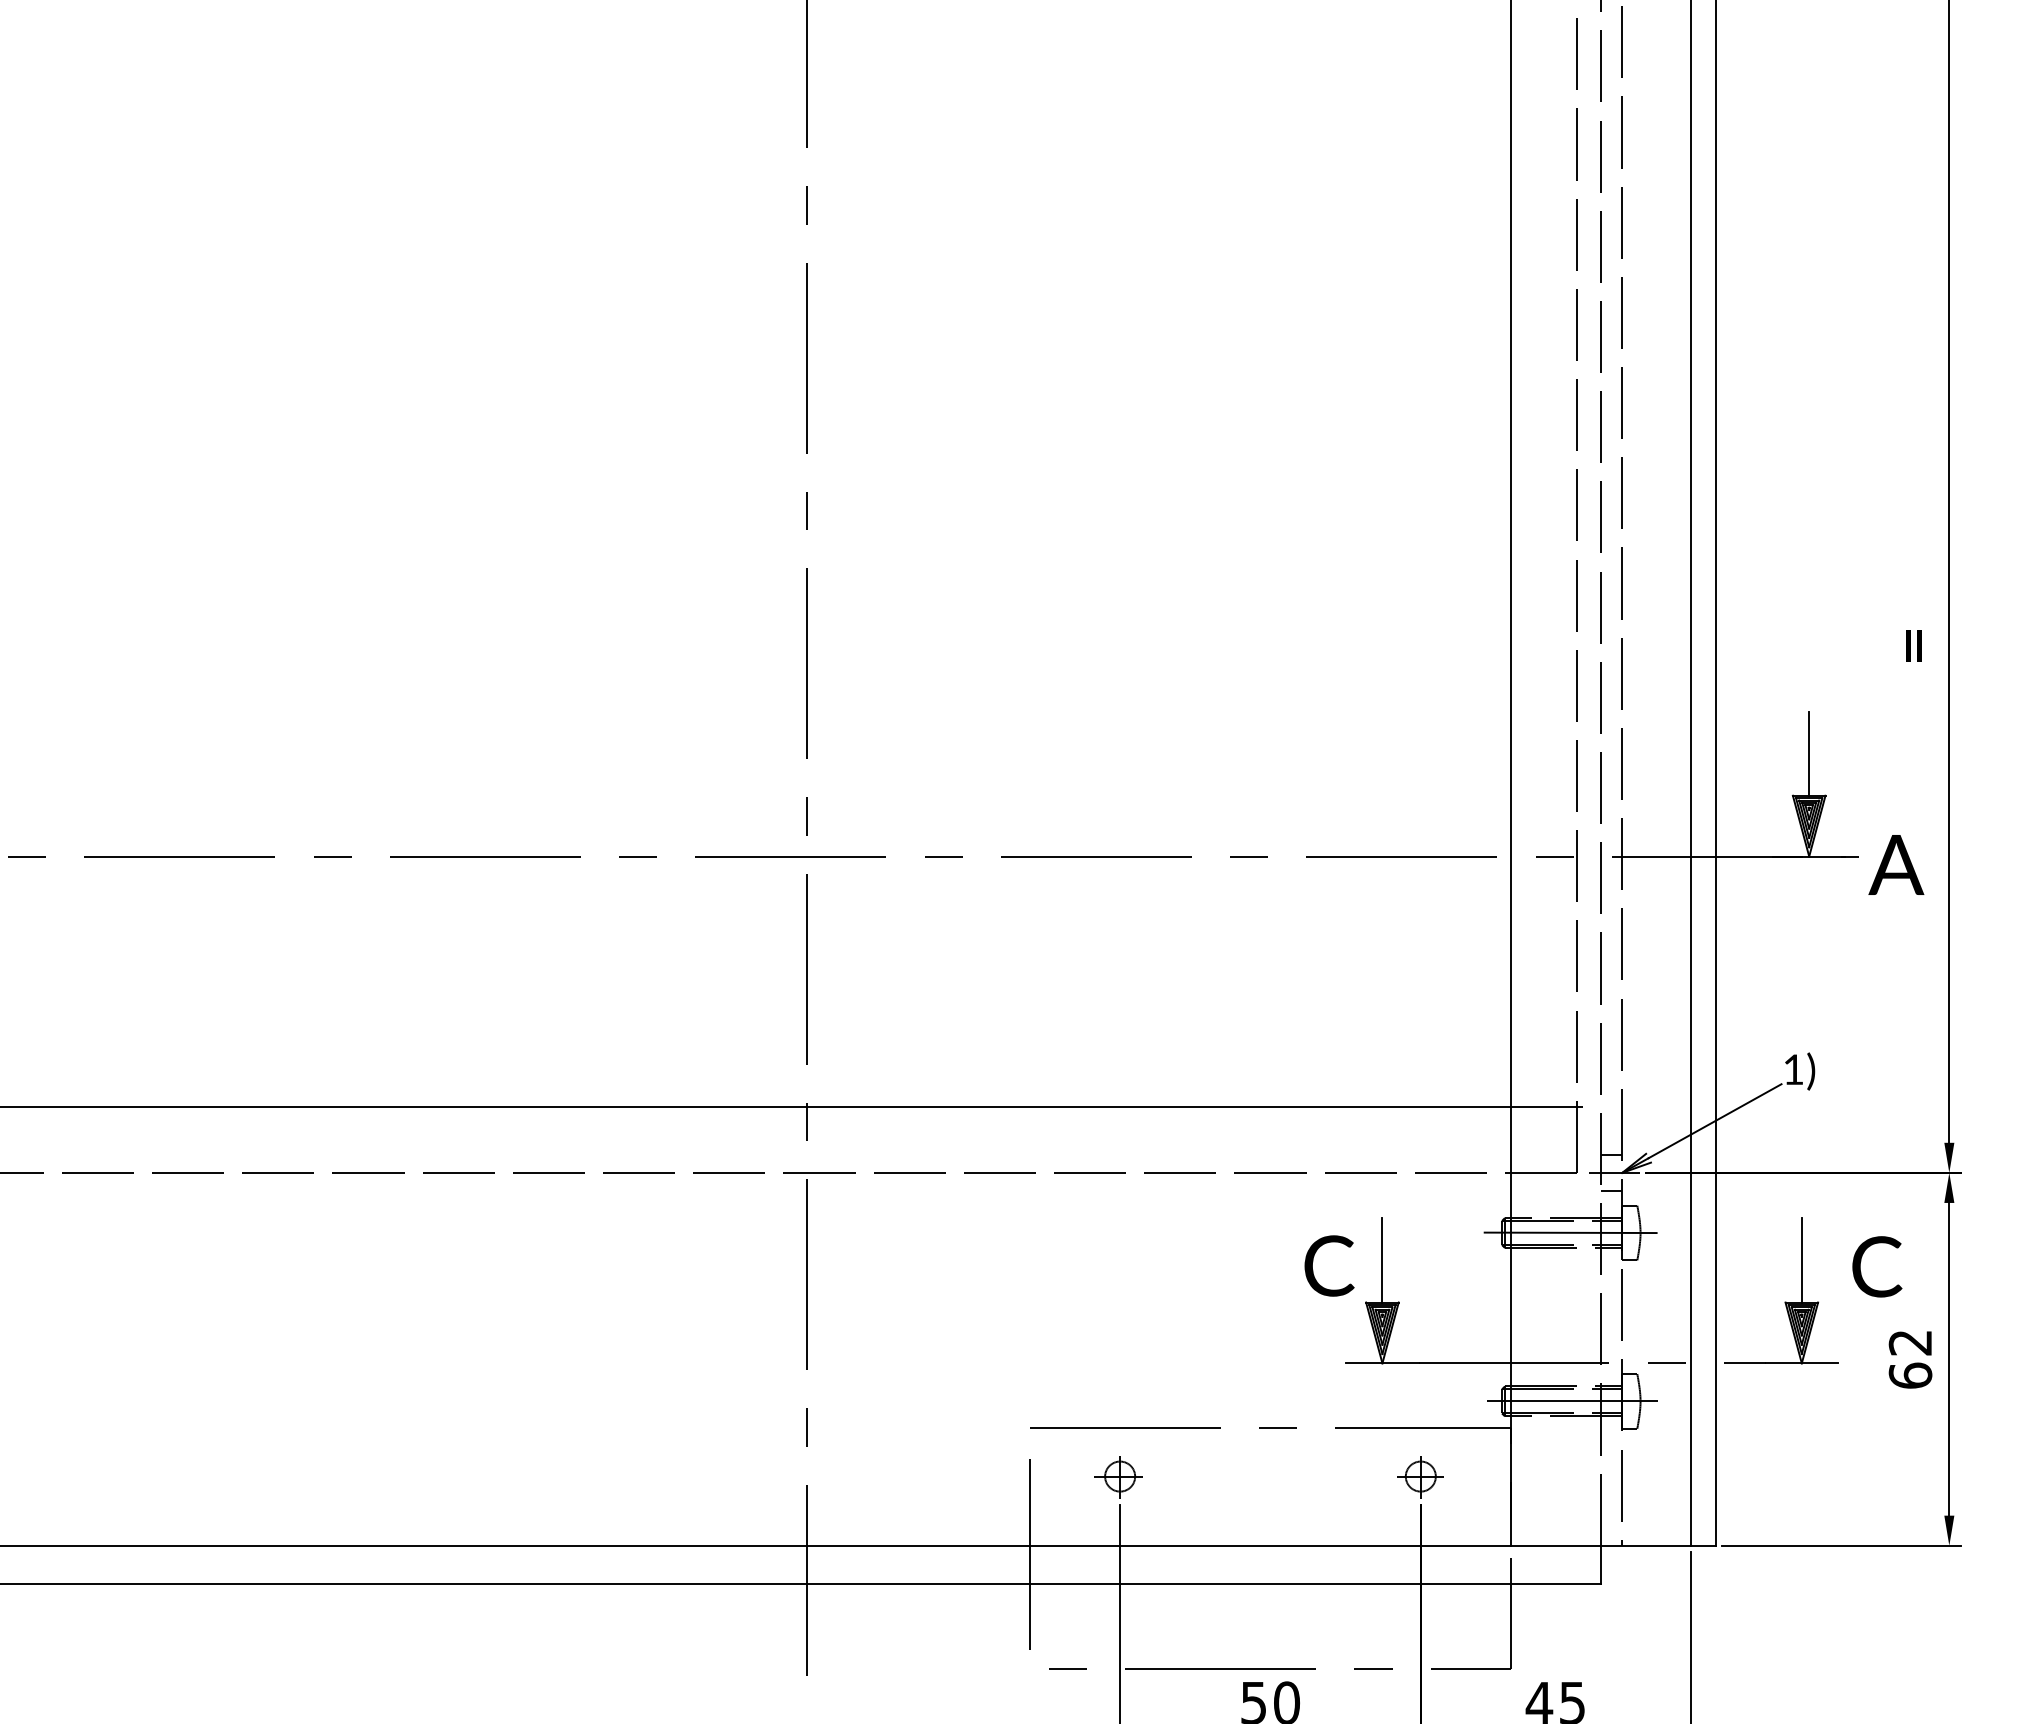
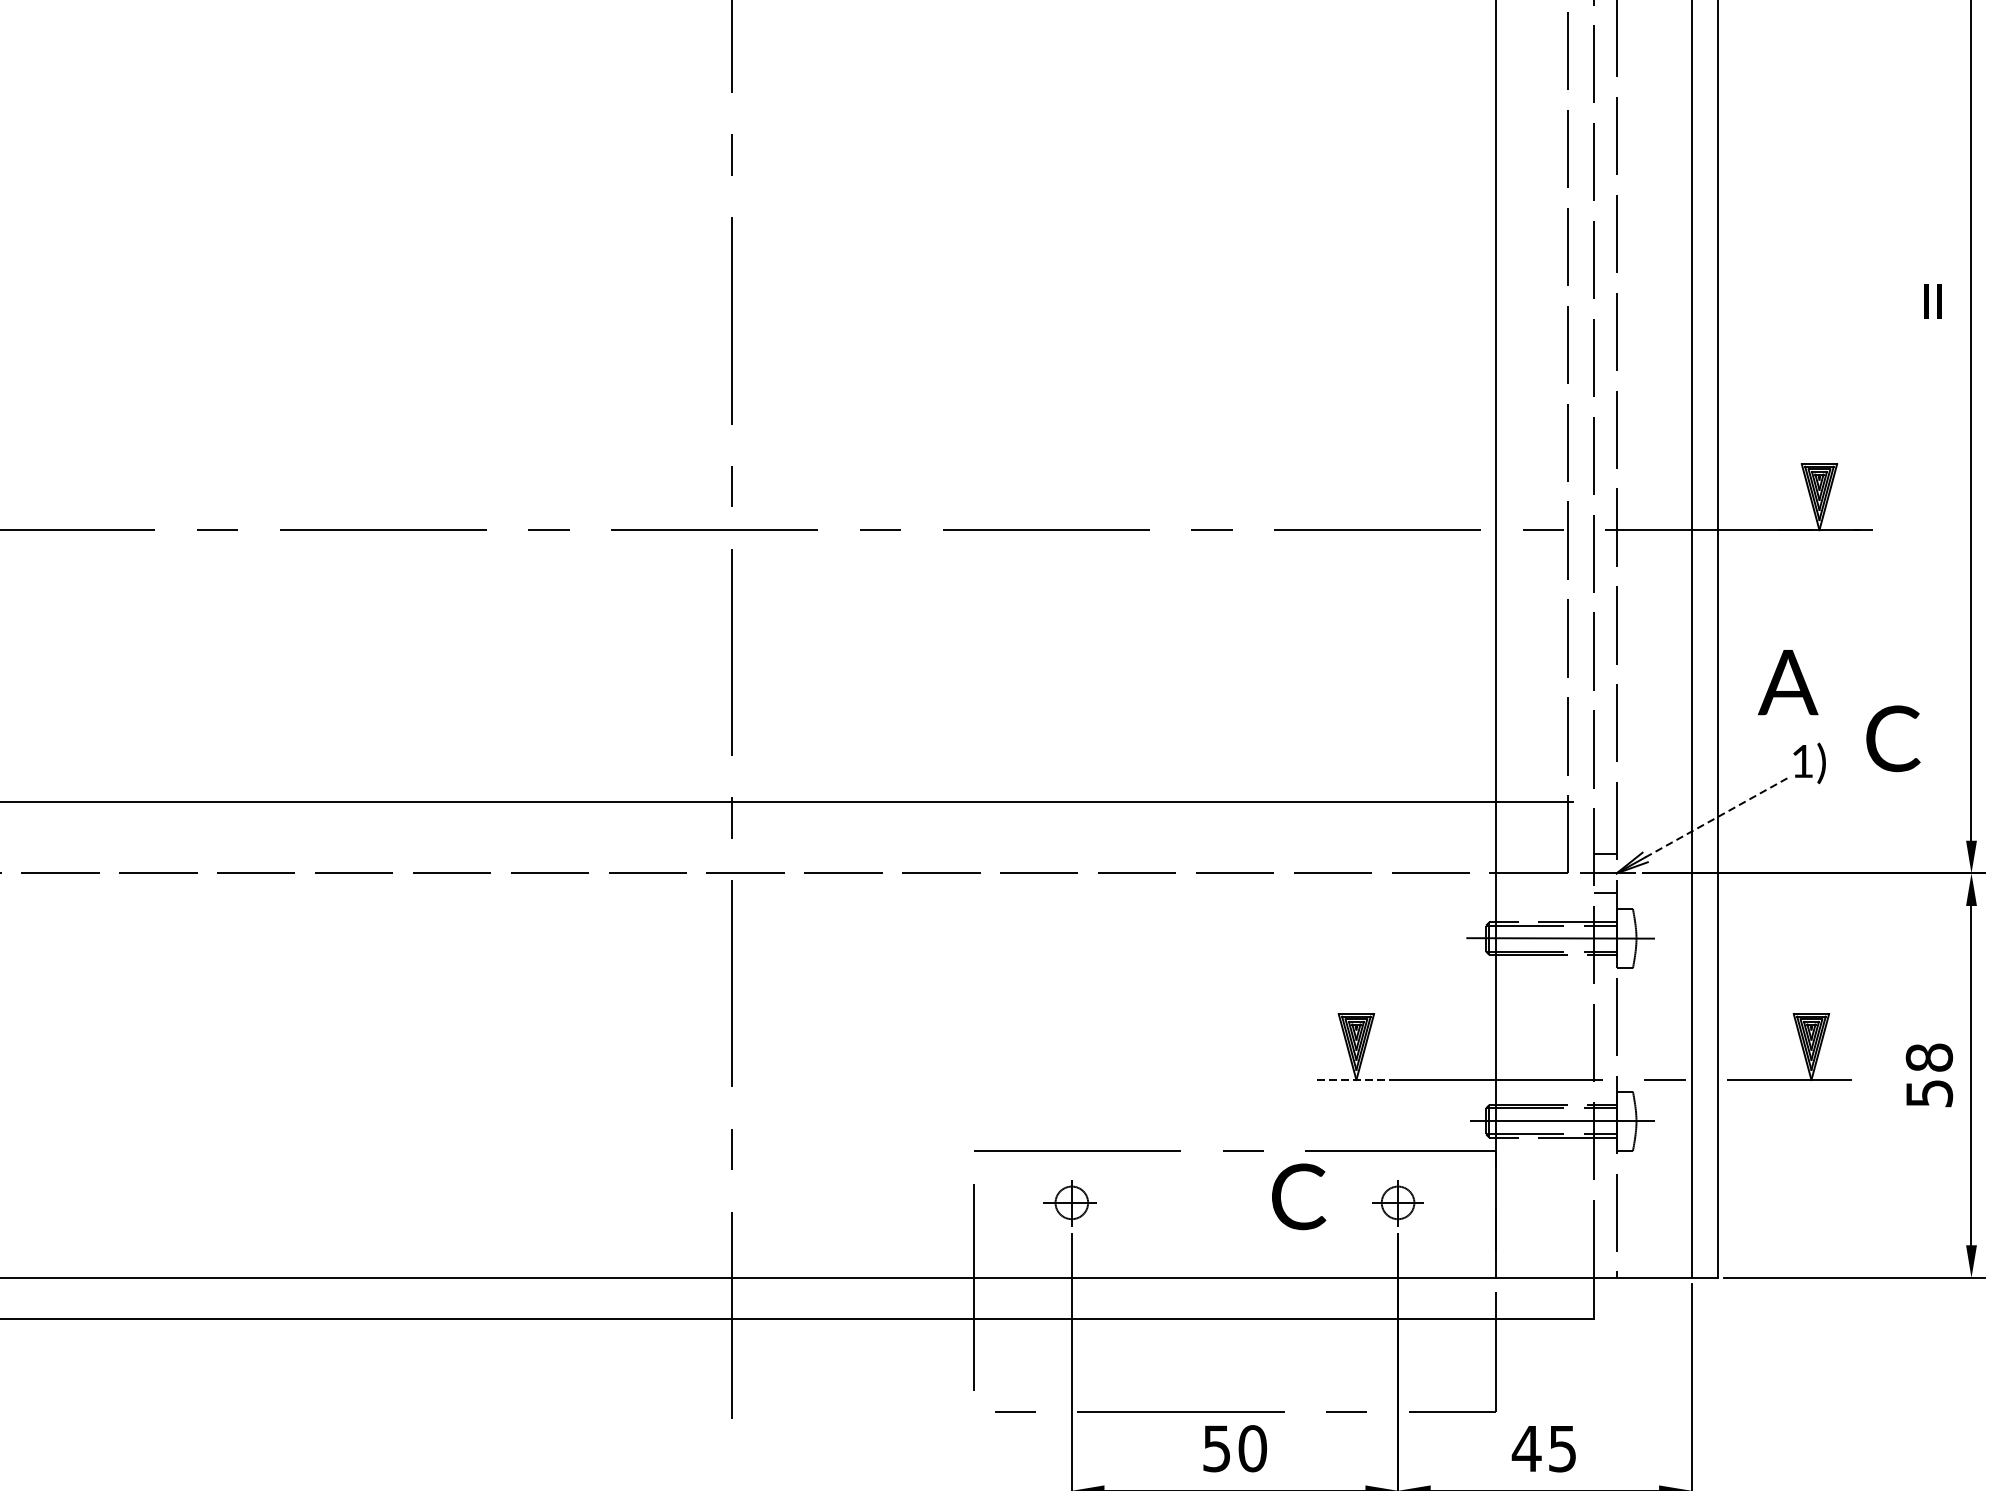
line: (1809, 753) -> (1819, 418), removed
text: (1896, 864) -> (1788, 681), moved
line: (1715, 1120) -> (1717, 816), solid -> dashed
line: (1382, 1260) -> (1356, 968), removed
line: (1801, 1260) -> (1811, 968), removed
text: (1329, 1265) -> (1298, 1196), moved
text: (1877, 1266) -> (1893, 738), moved
text: (1910, 1358) -> (1929, 1074), 62 -> 58
line: (1382, 1363) -> (1356, 1080), solid -> dashed

